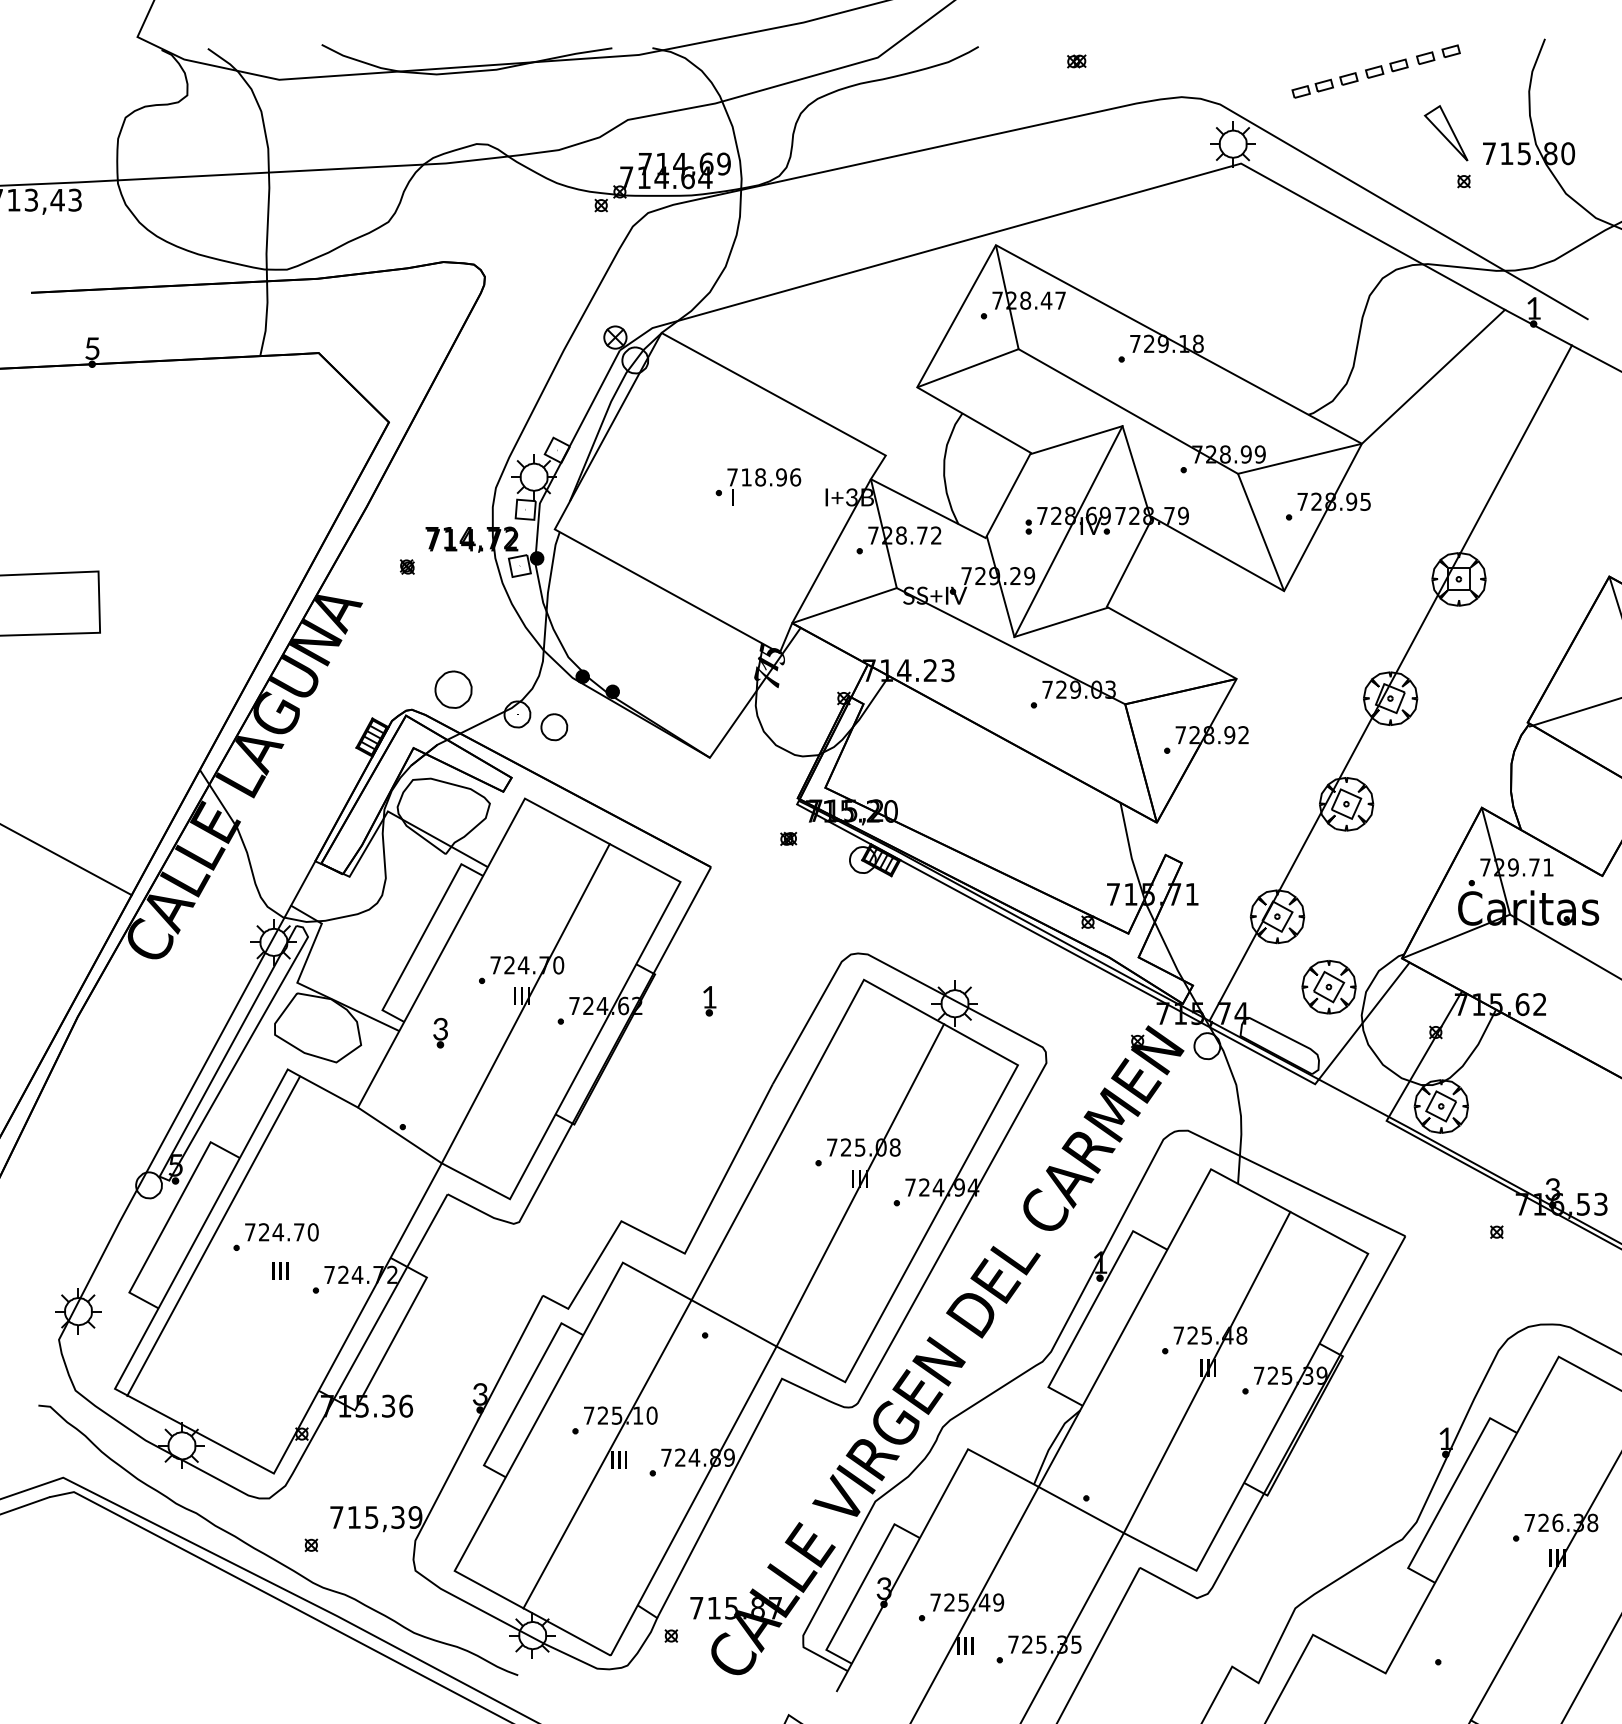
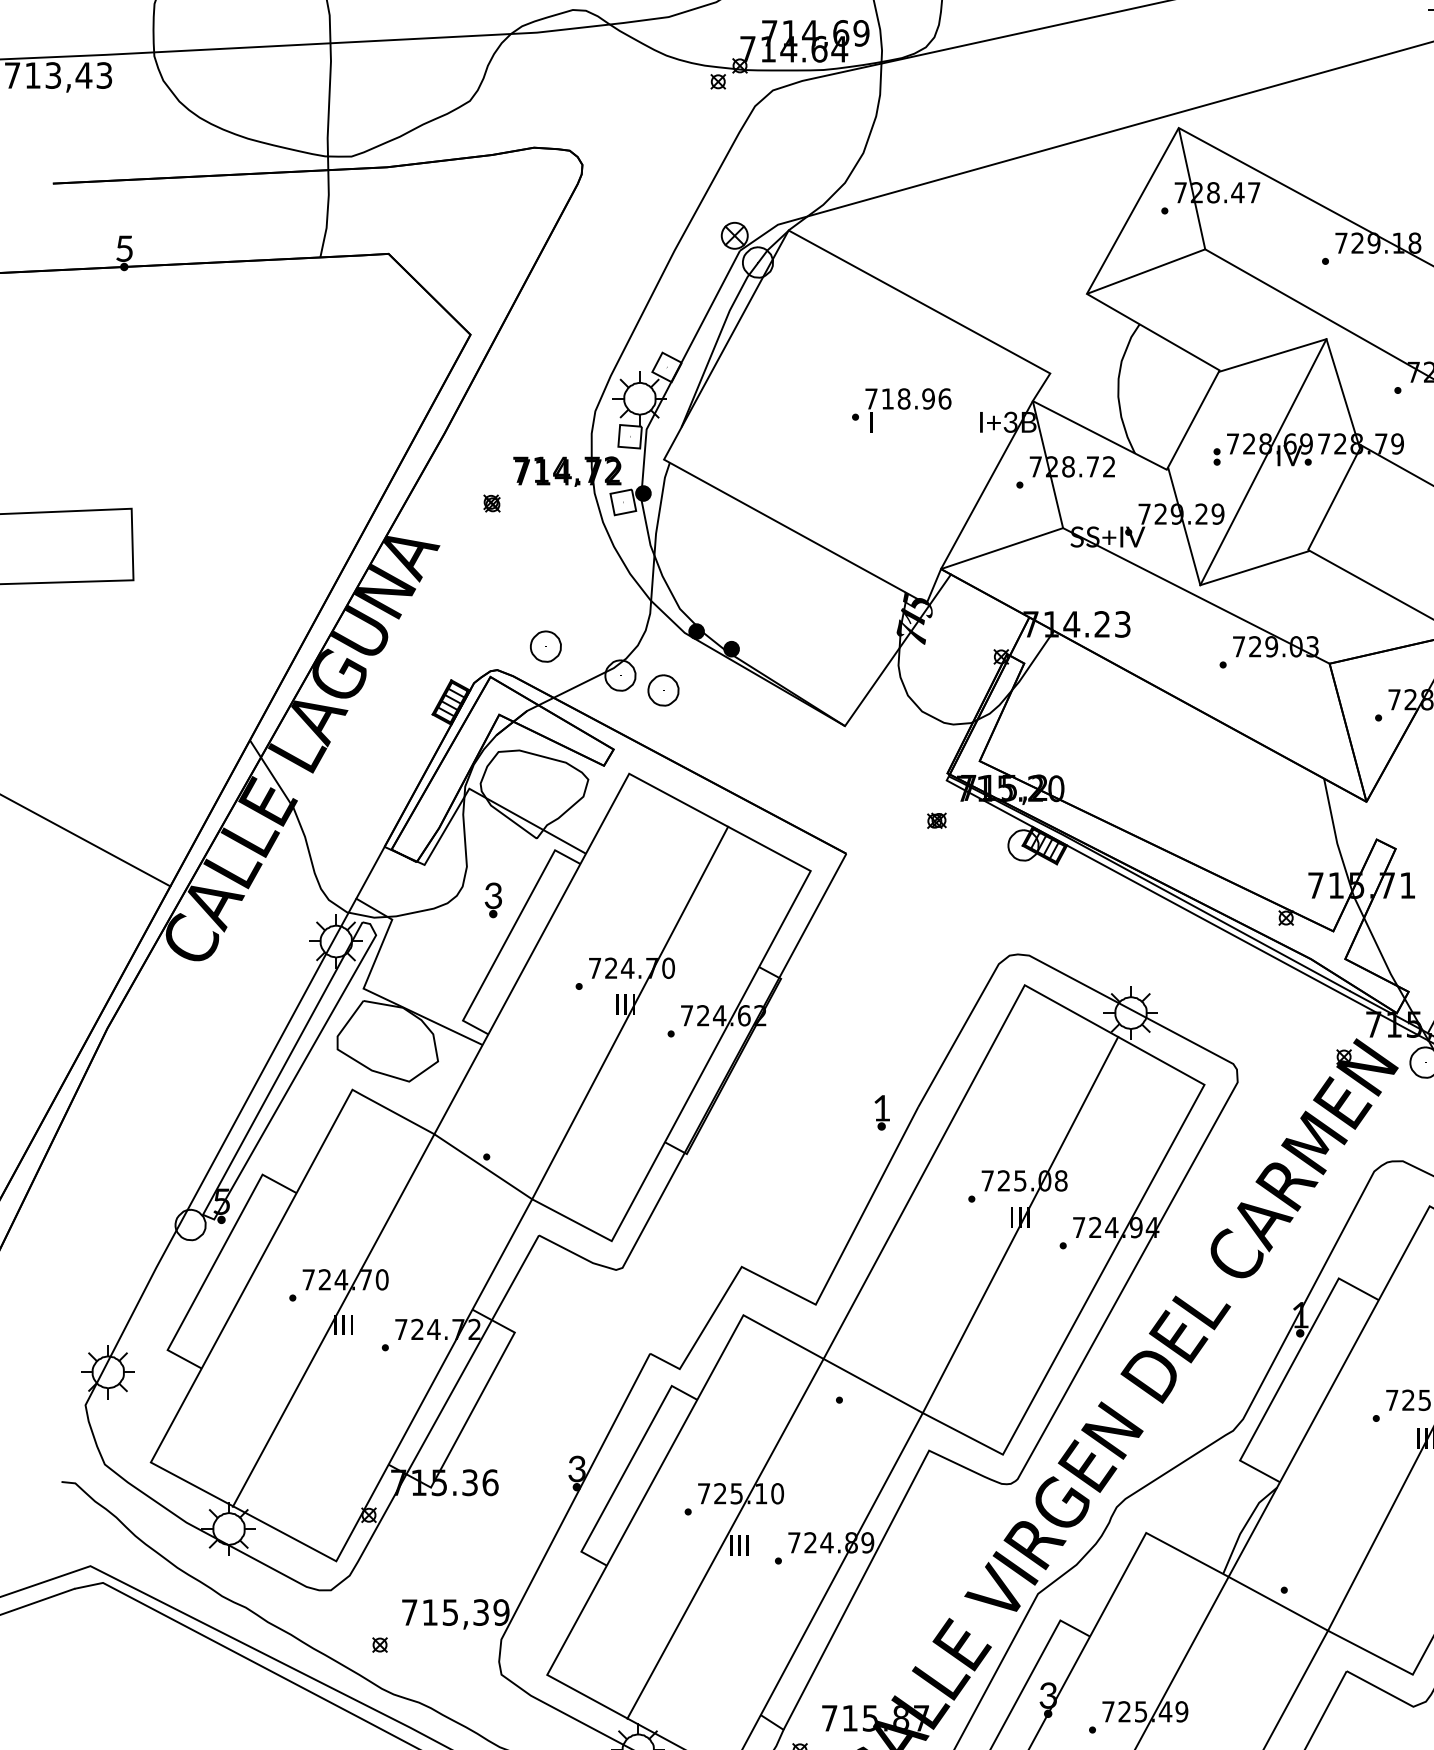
part: (453, 689) -> (545, 646), size x0.71
part: (709, 1001) -> (881, 1113), moved
part: (440, 1033) -> (493, 900), moved
line: (213, 1235) -> (333, 1319), moved

